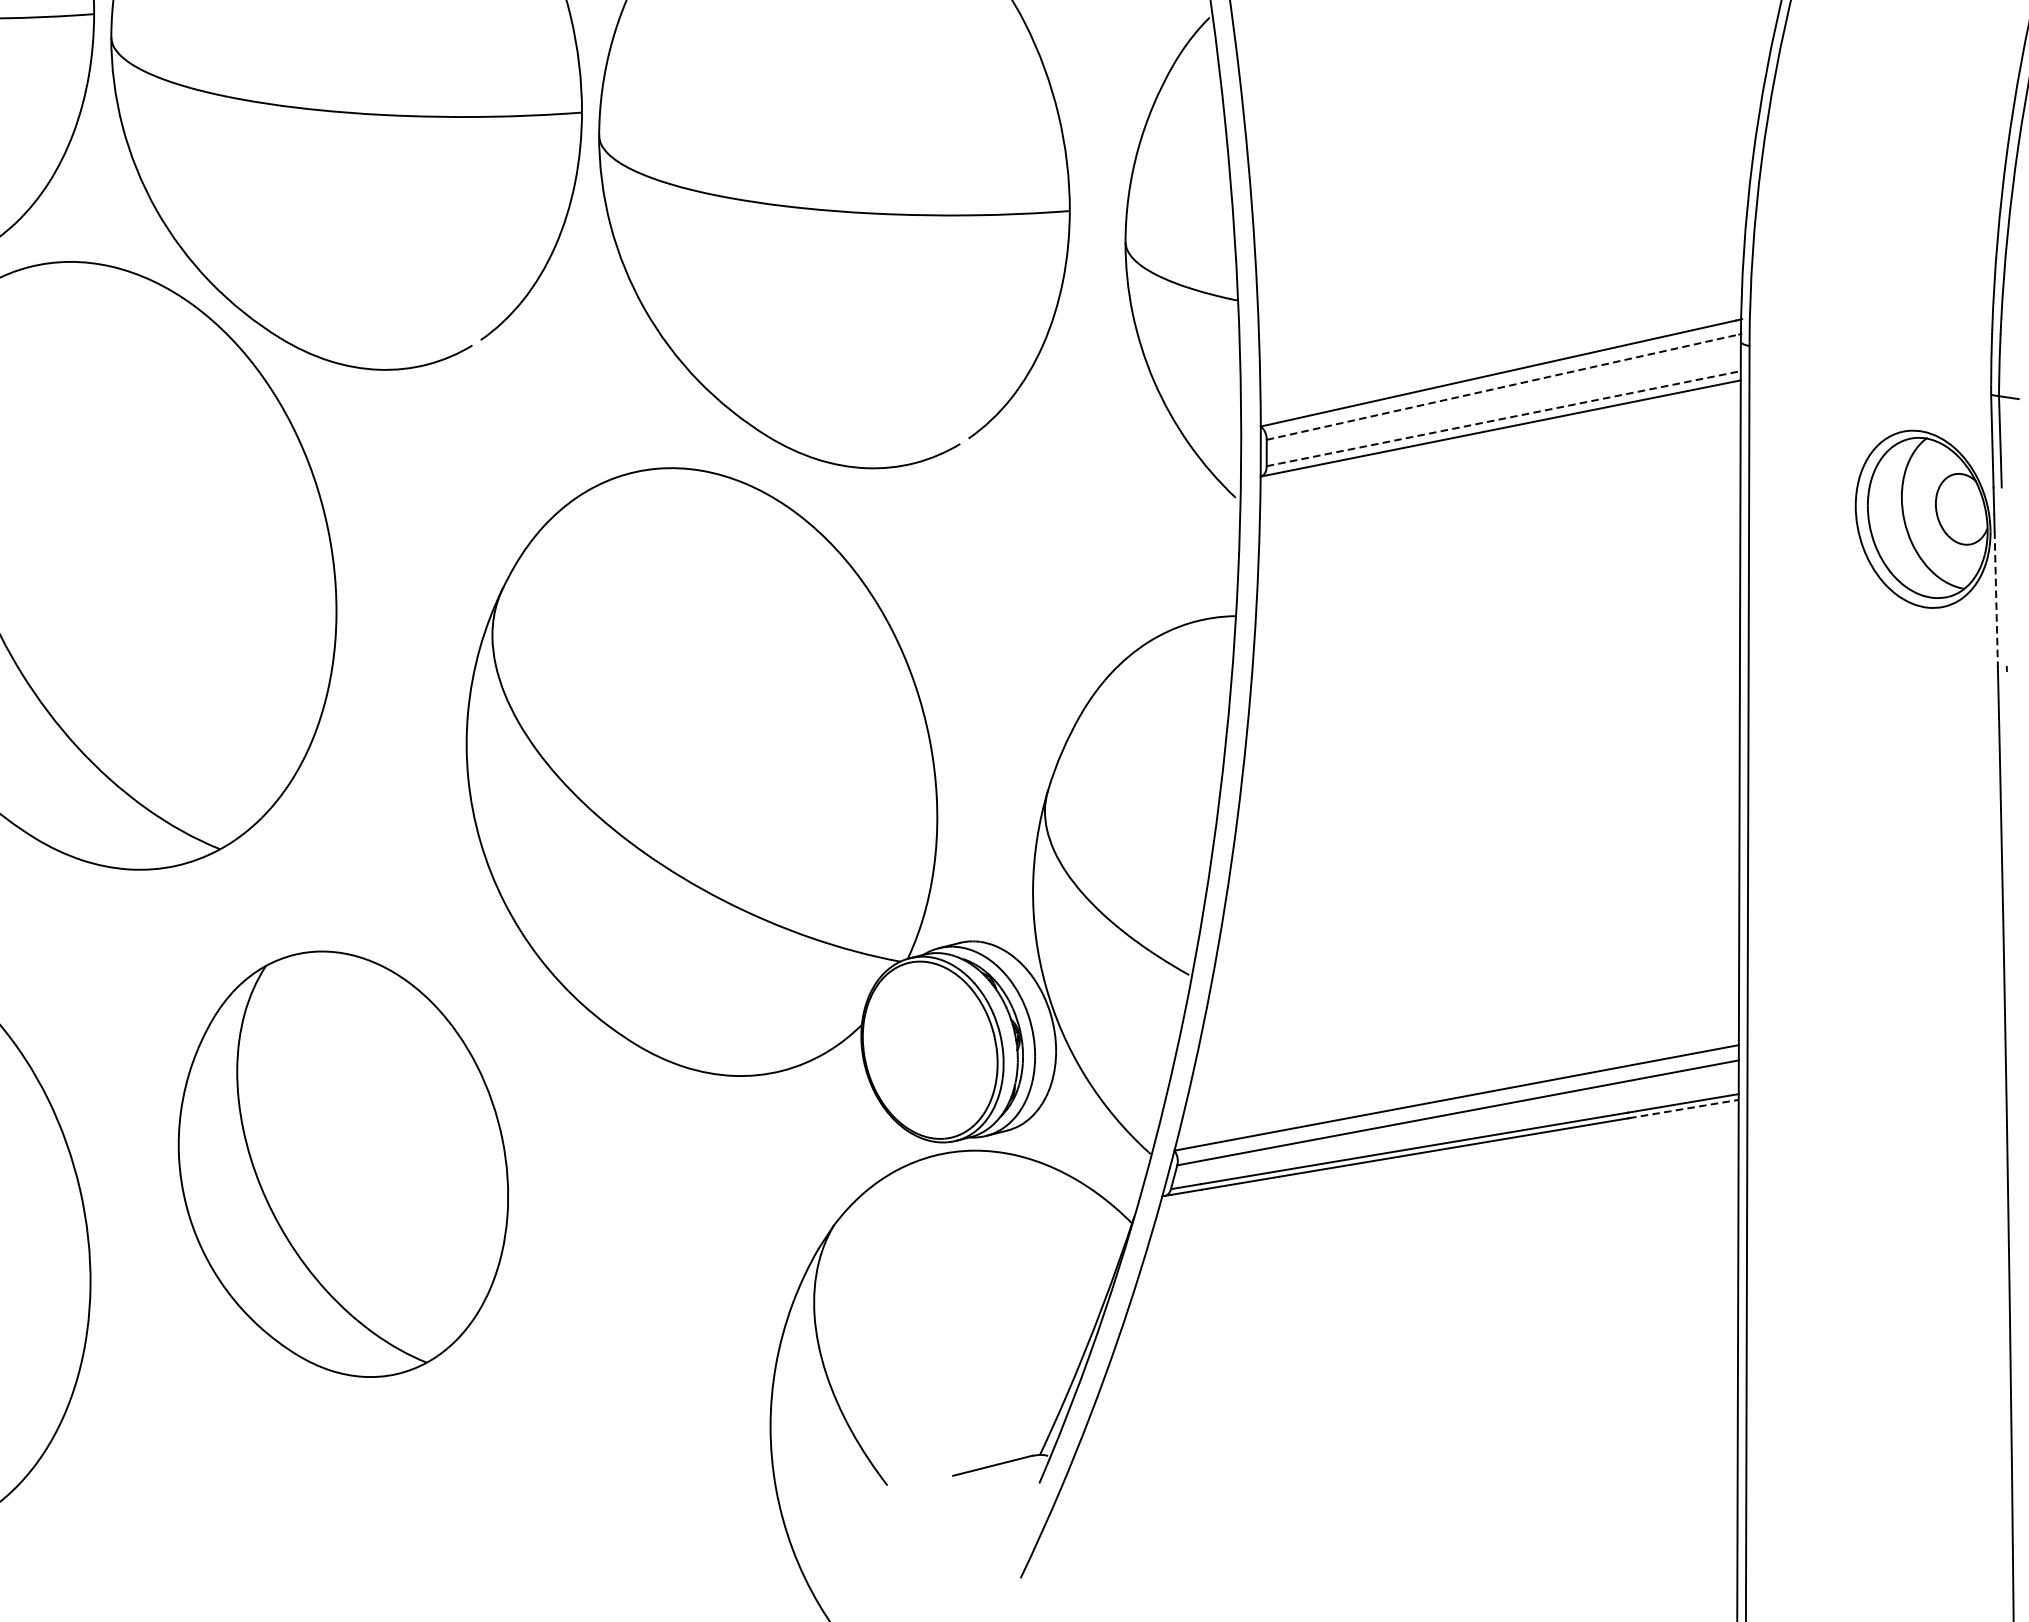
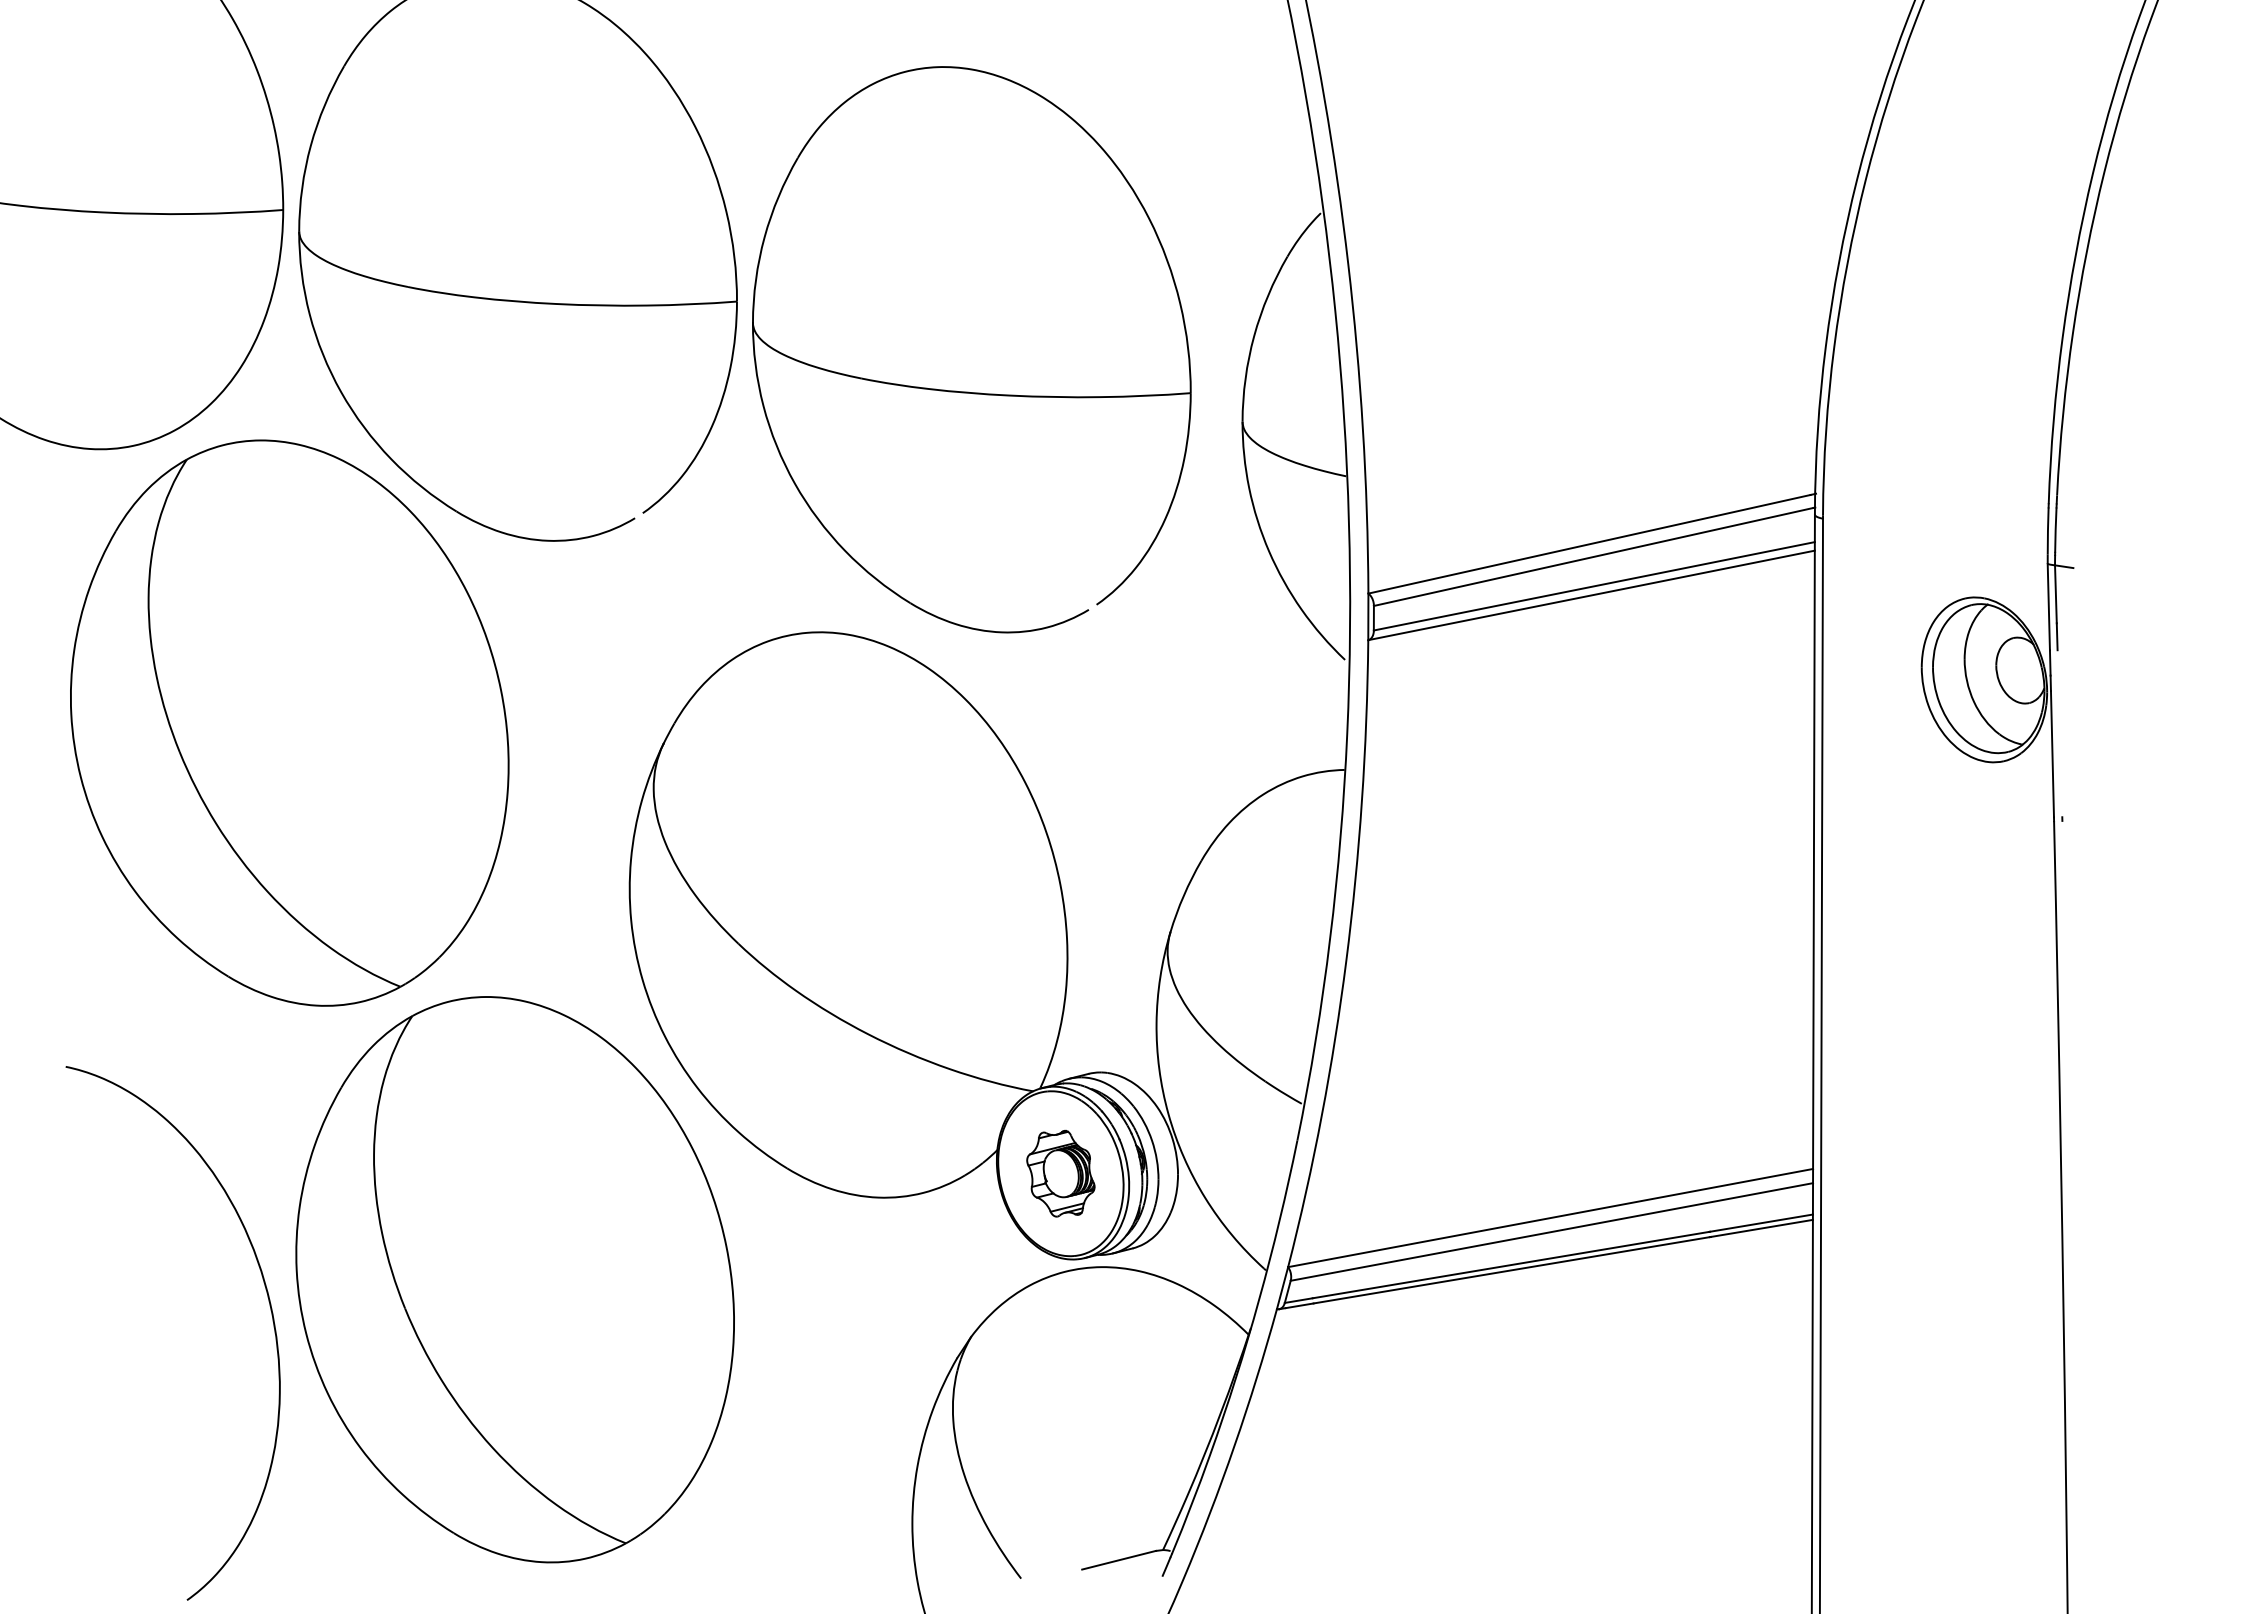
line: (1503, 386) -> (1594, 556), dashed -> solid
line: (1503, 418) -> (1594, 586), dashed -> solid
line: (1996, 599) -> (2052, 754), dashed -> solid
part: (929, 1050) -> (1060, 1173), added
line: (1683, 1109) -> (1761, 1228), dashed -> solid
part: (342, 1163) -> (514, 1279), size x1.43

